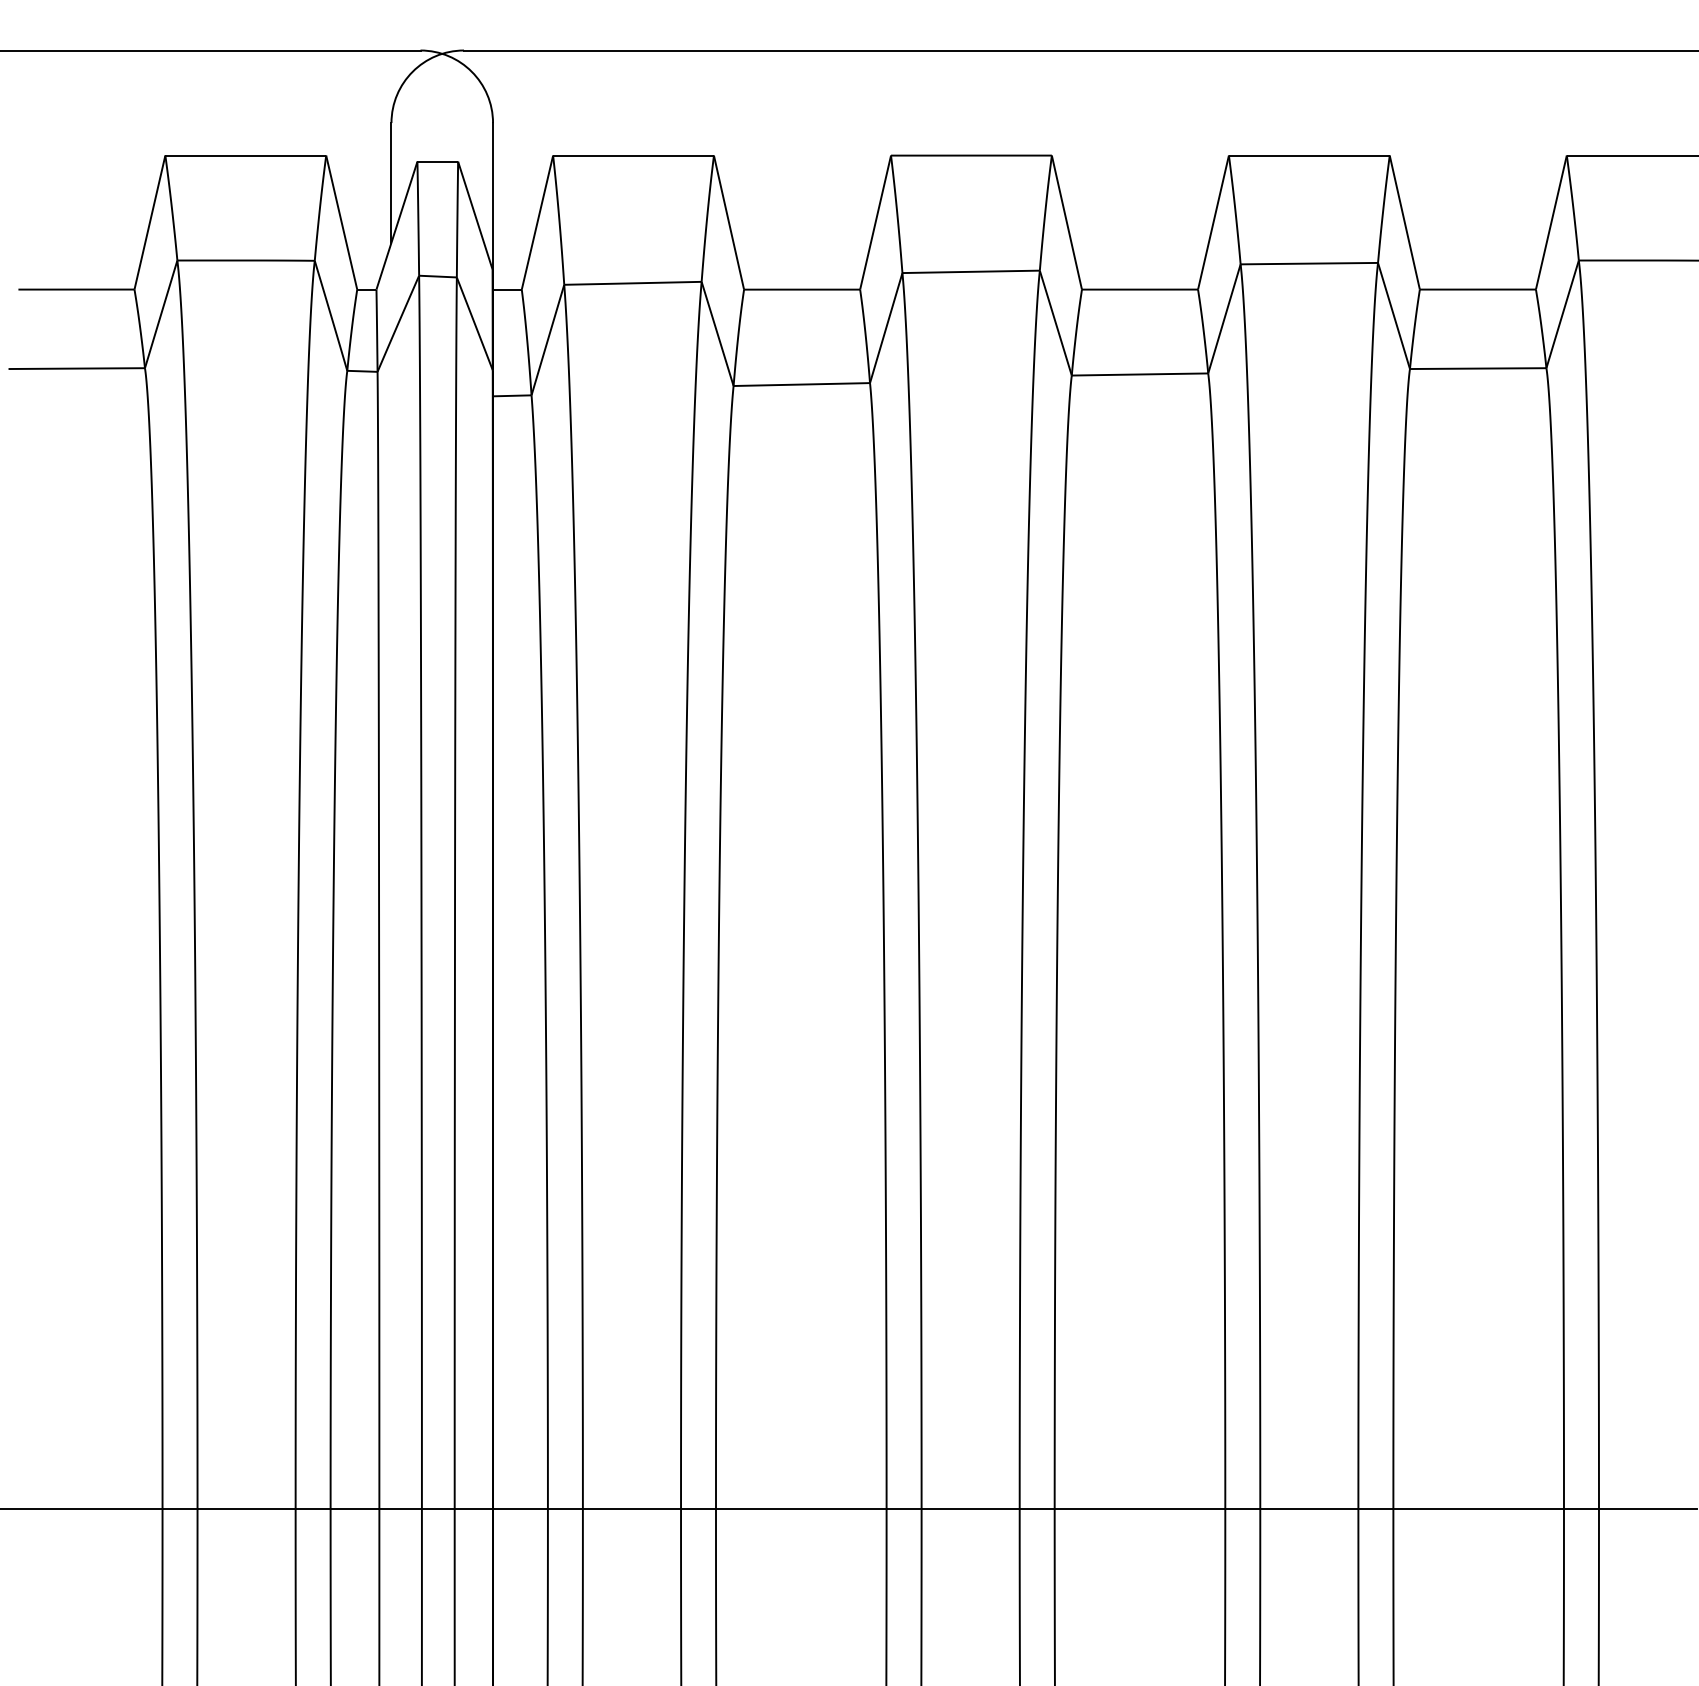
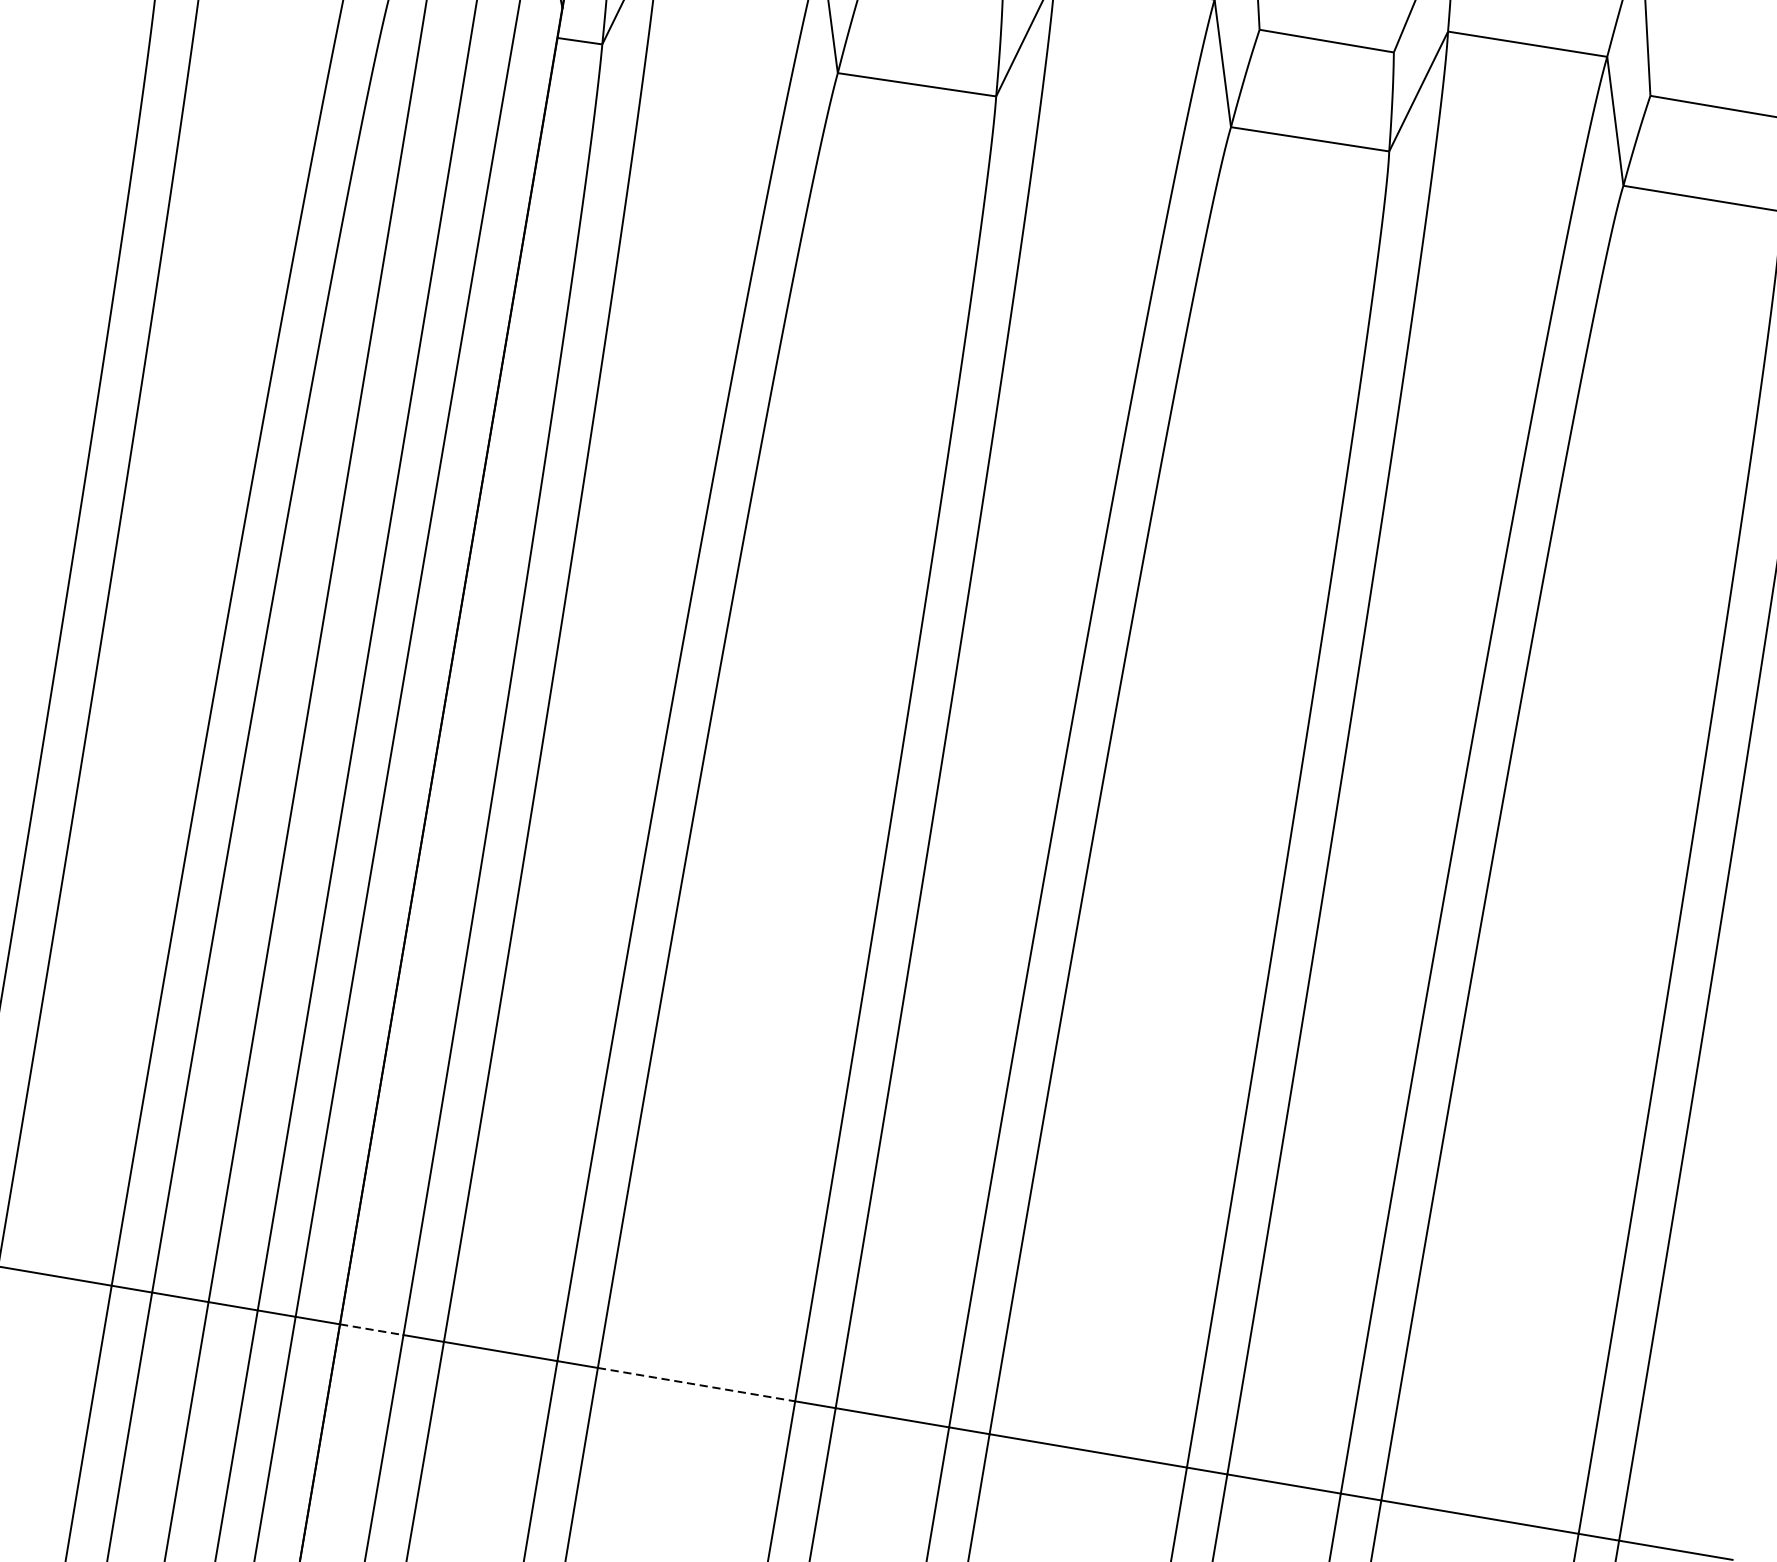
line: (520, 1508) -> (371, 1329), solid -> dashed
line: (801, 1508) -> (696, 1384), solid -> dashed

